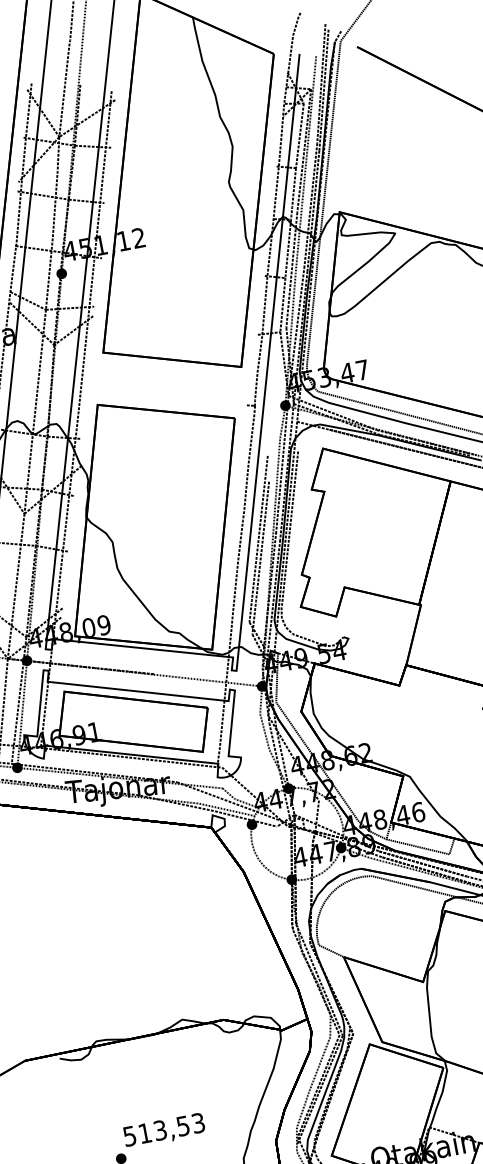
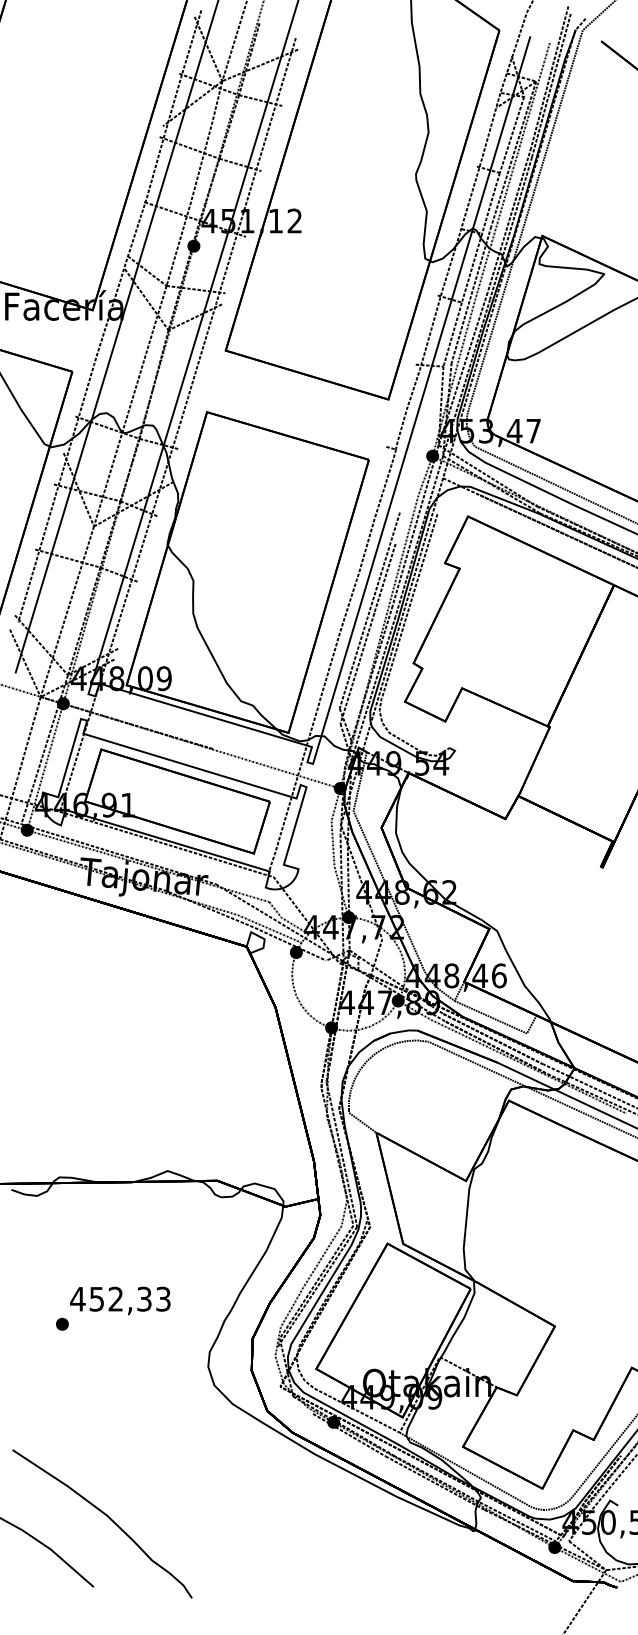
text: (155, 1130) -> (110, 1298), 513,53 -> 452,33

